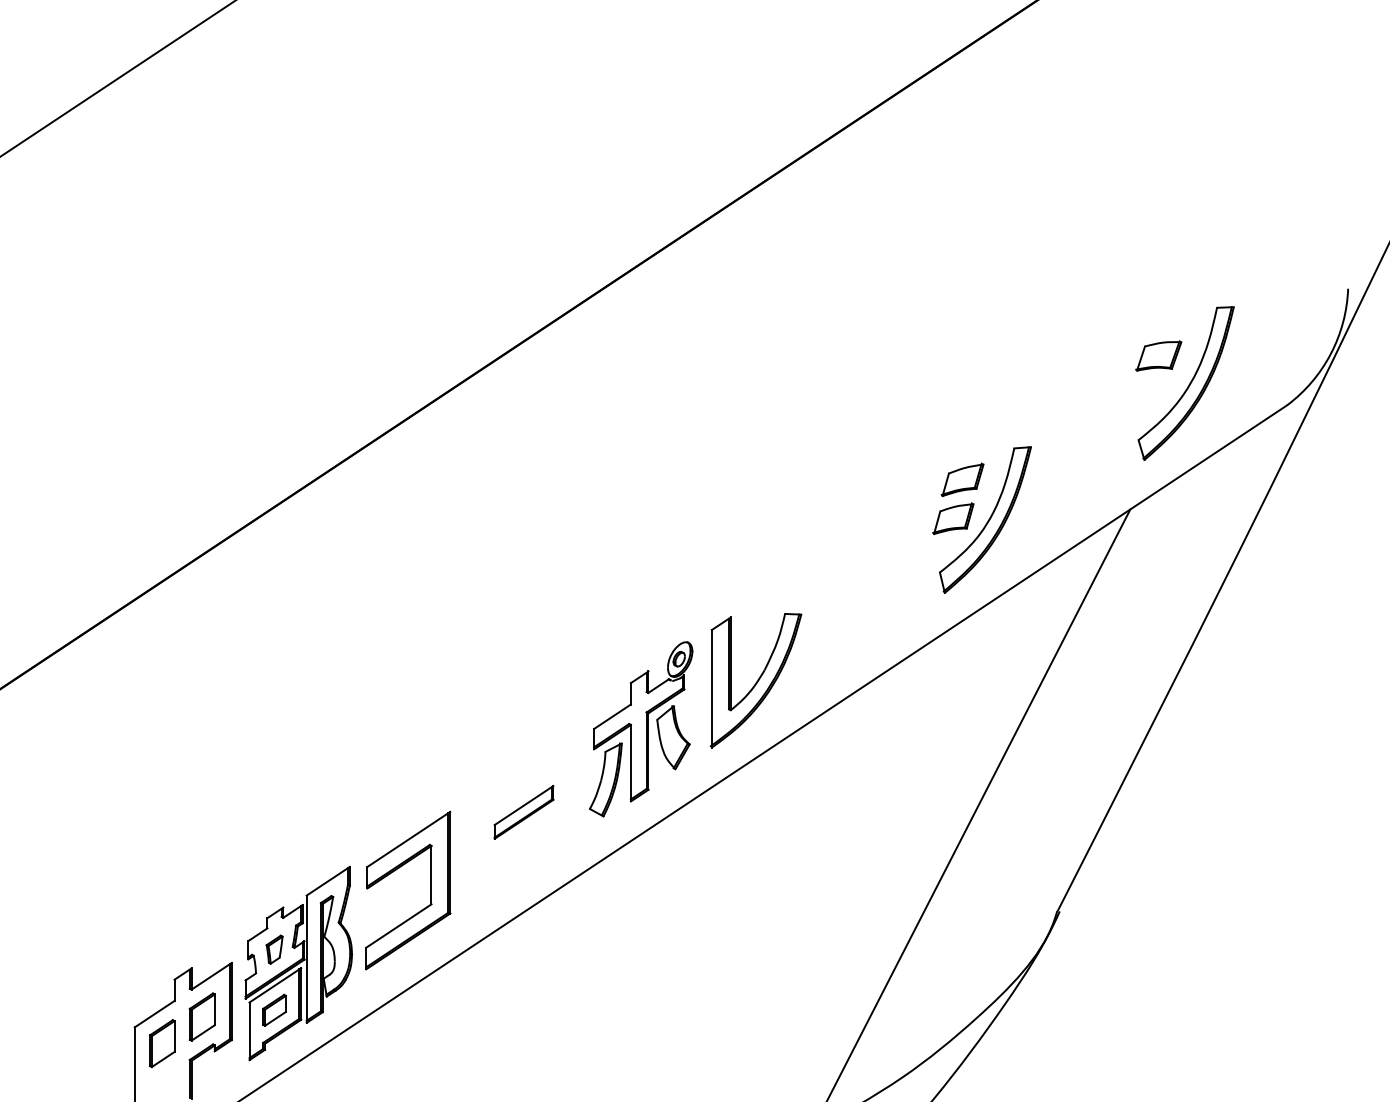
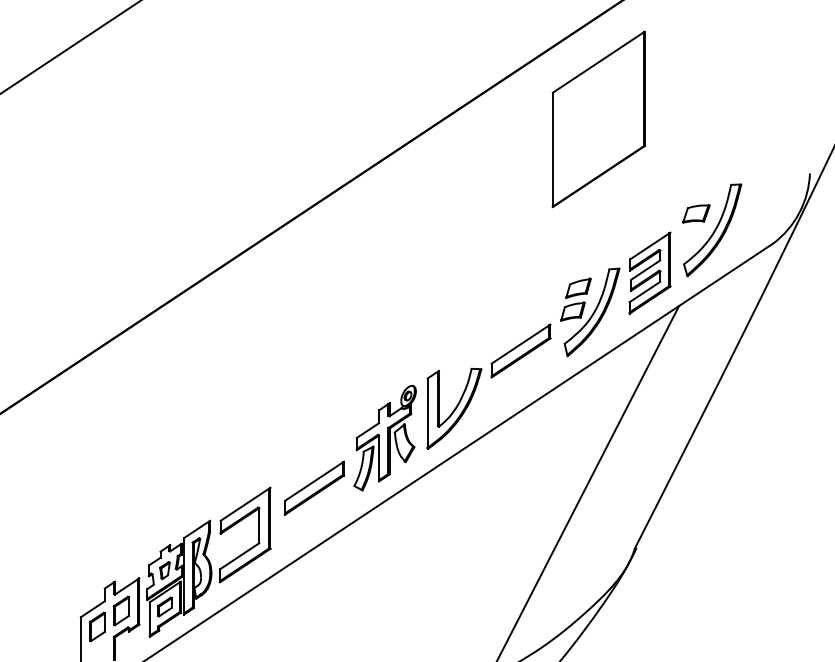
part: (996, 199) -> (598, 119), added
part: (1081, 453) -> (649, 272), added
part: (866, 583) -> (520, 350), added
part: (523, 811) -> (314, 487), size x1.67

